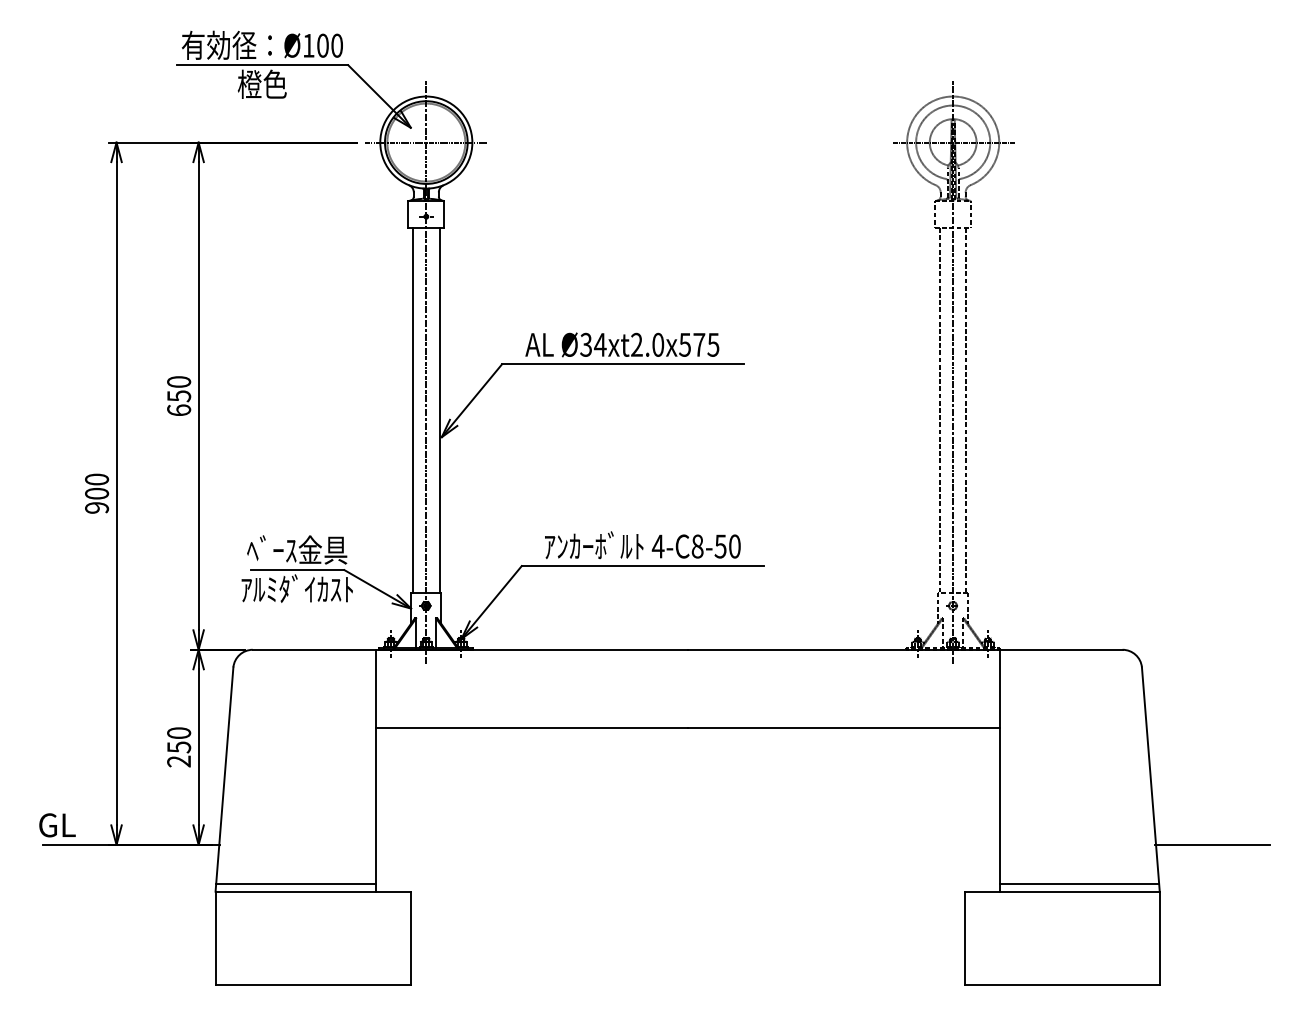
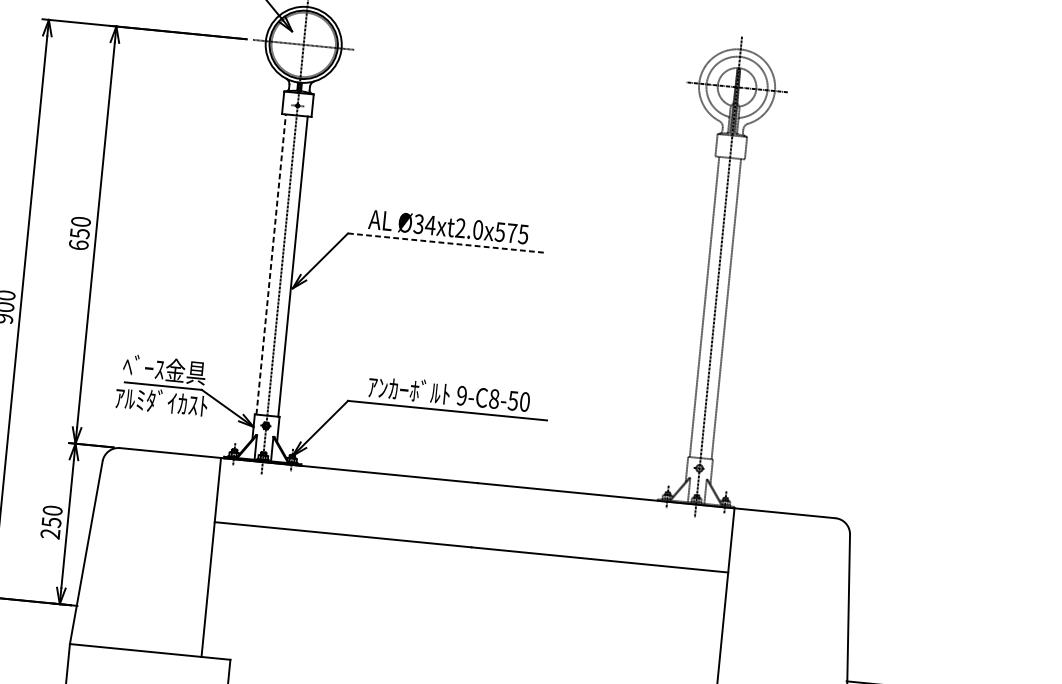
line: (622, 364) -> (447, 243), solid -> dashed
line: (413, 410) -> (271, 264), solid -> dashed
text: (657, 546) -> (461, 395), 4-C8-50 -> 9-C8-50
line: (295, 883) -> (136, 643), removed

